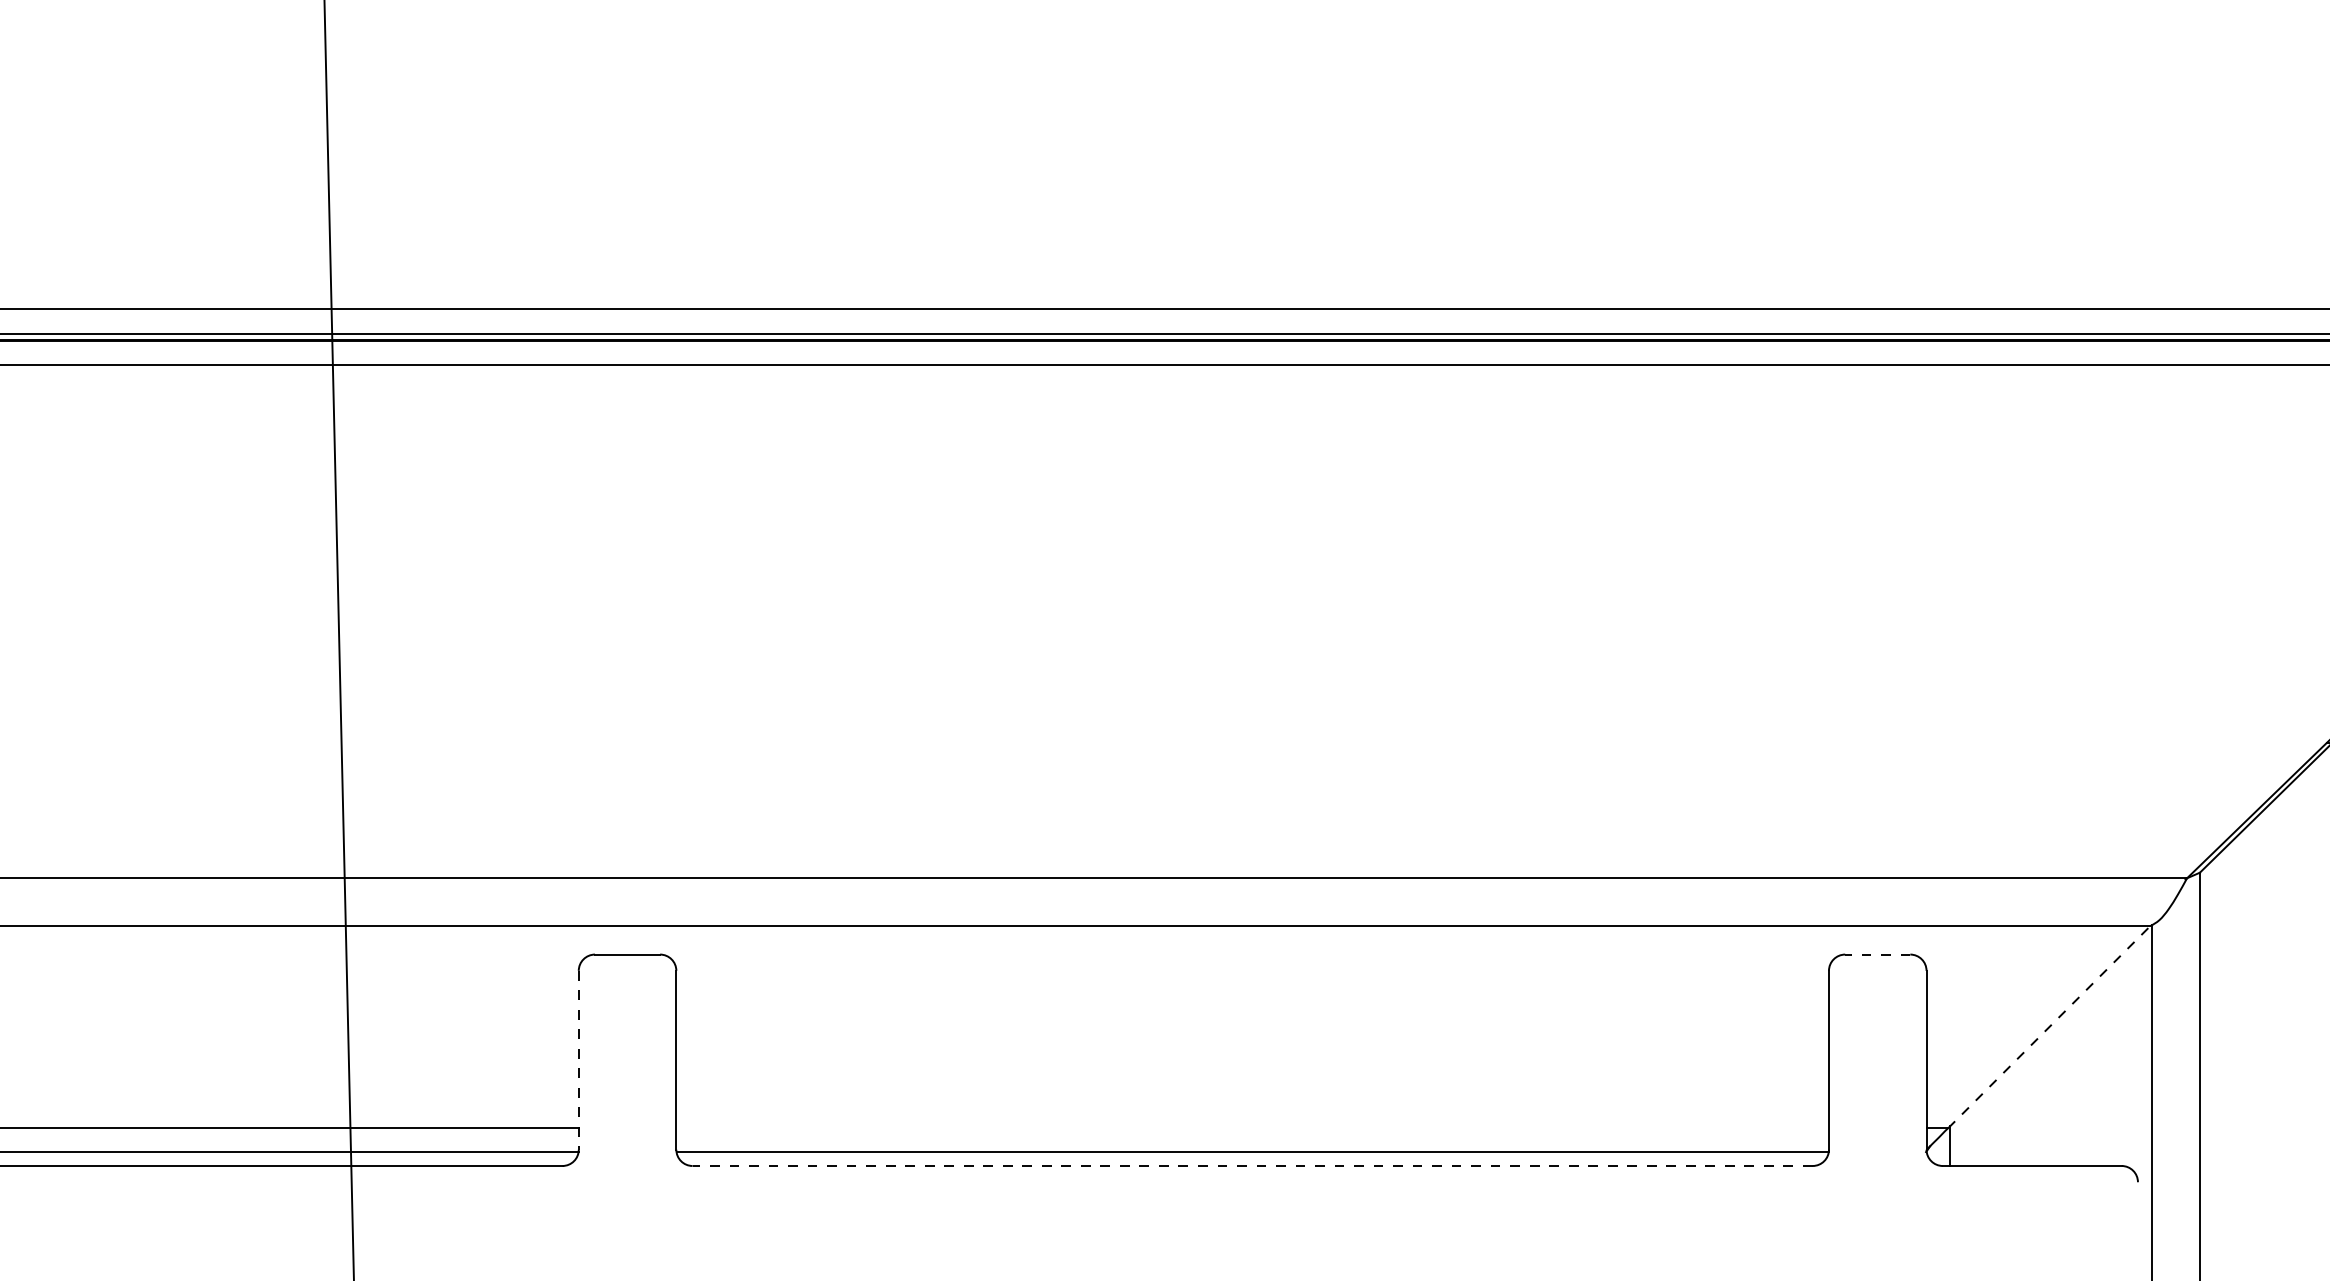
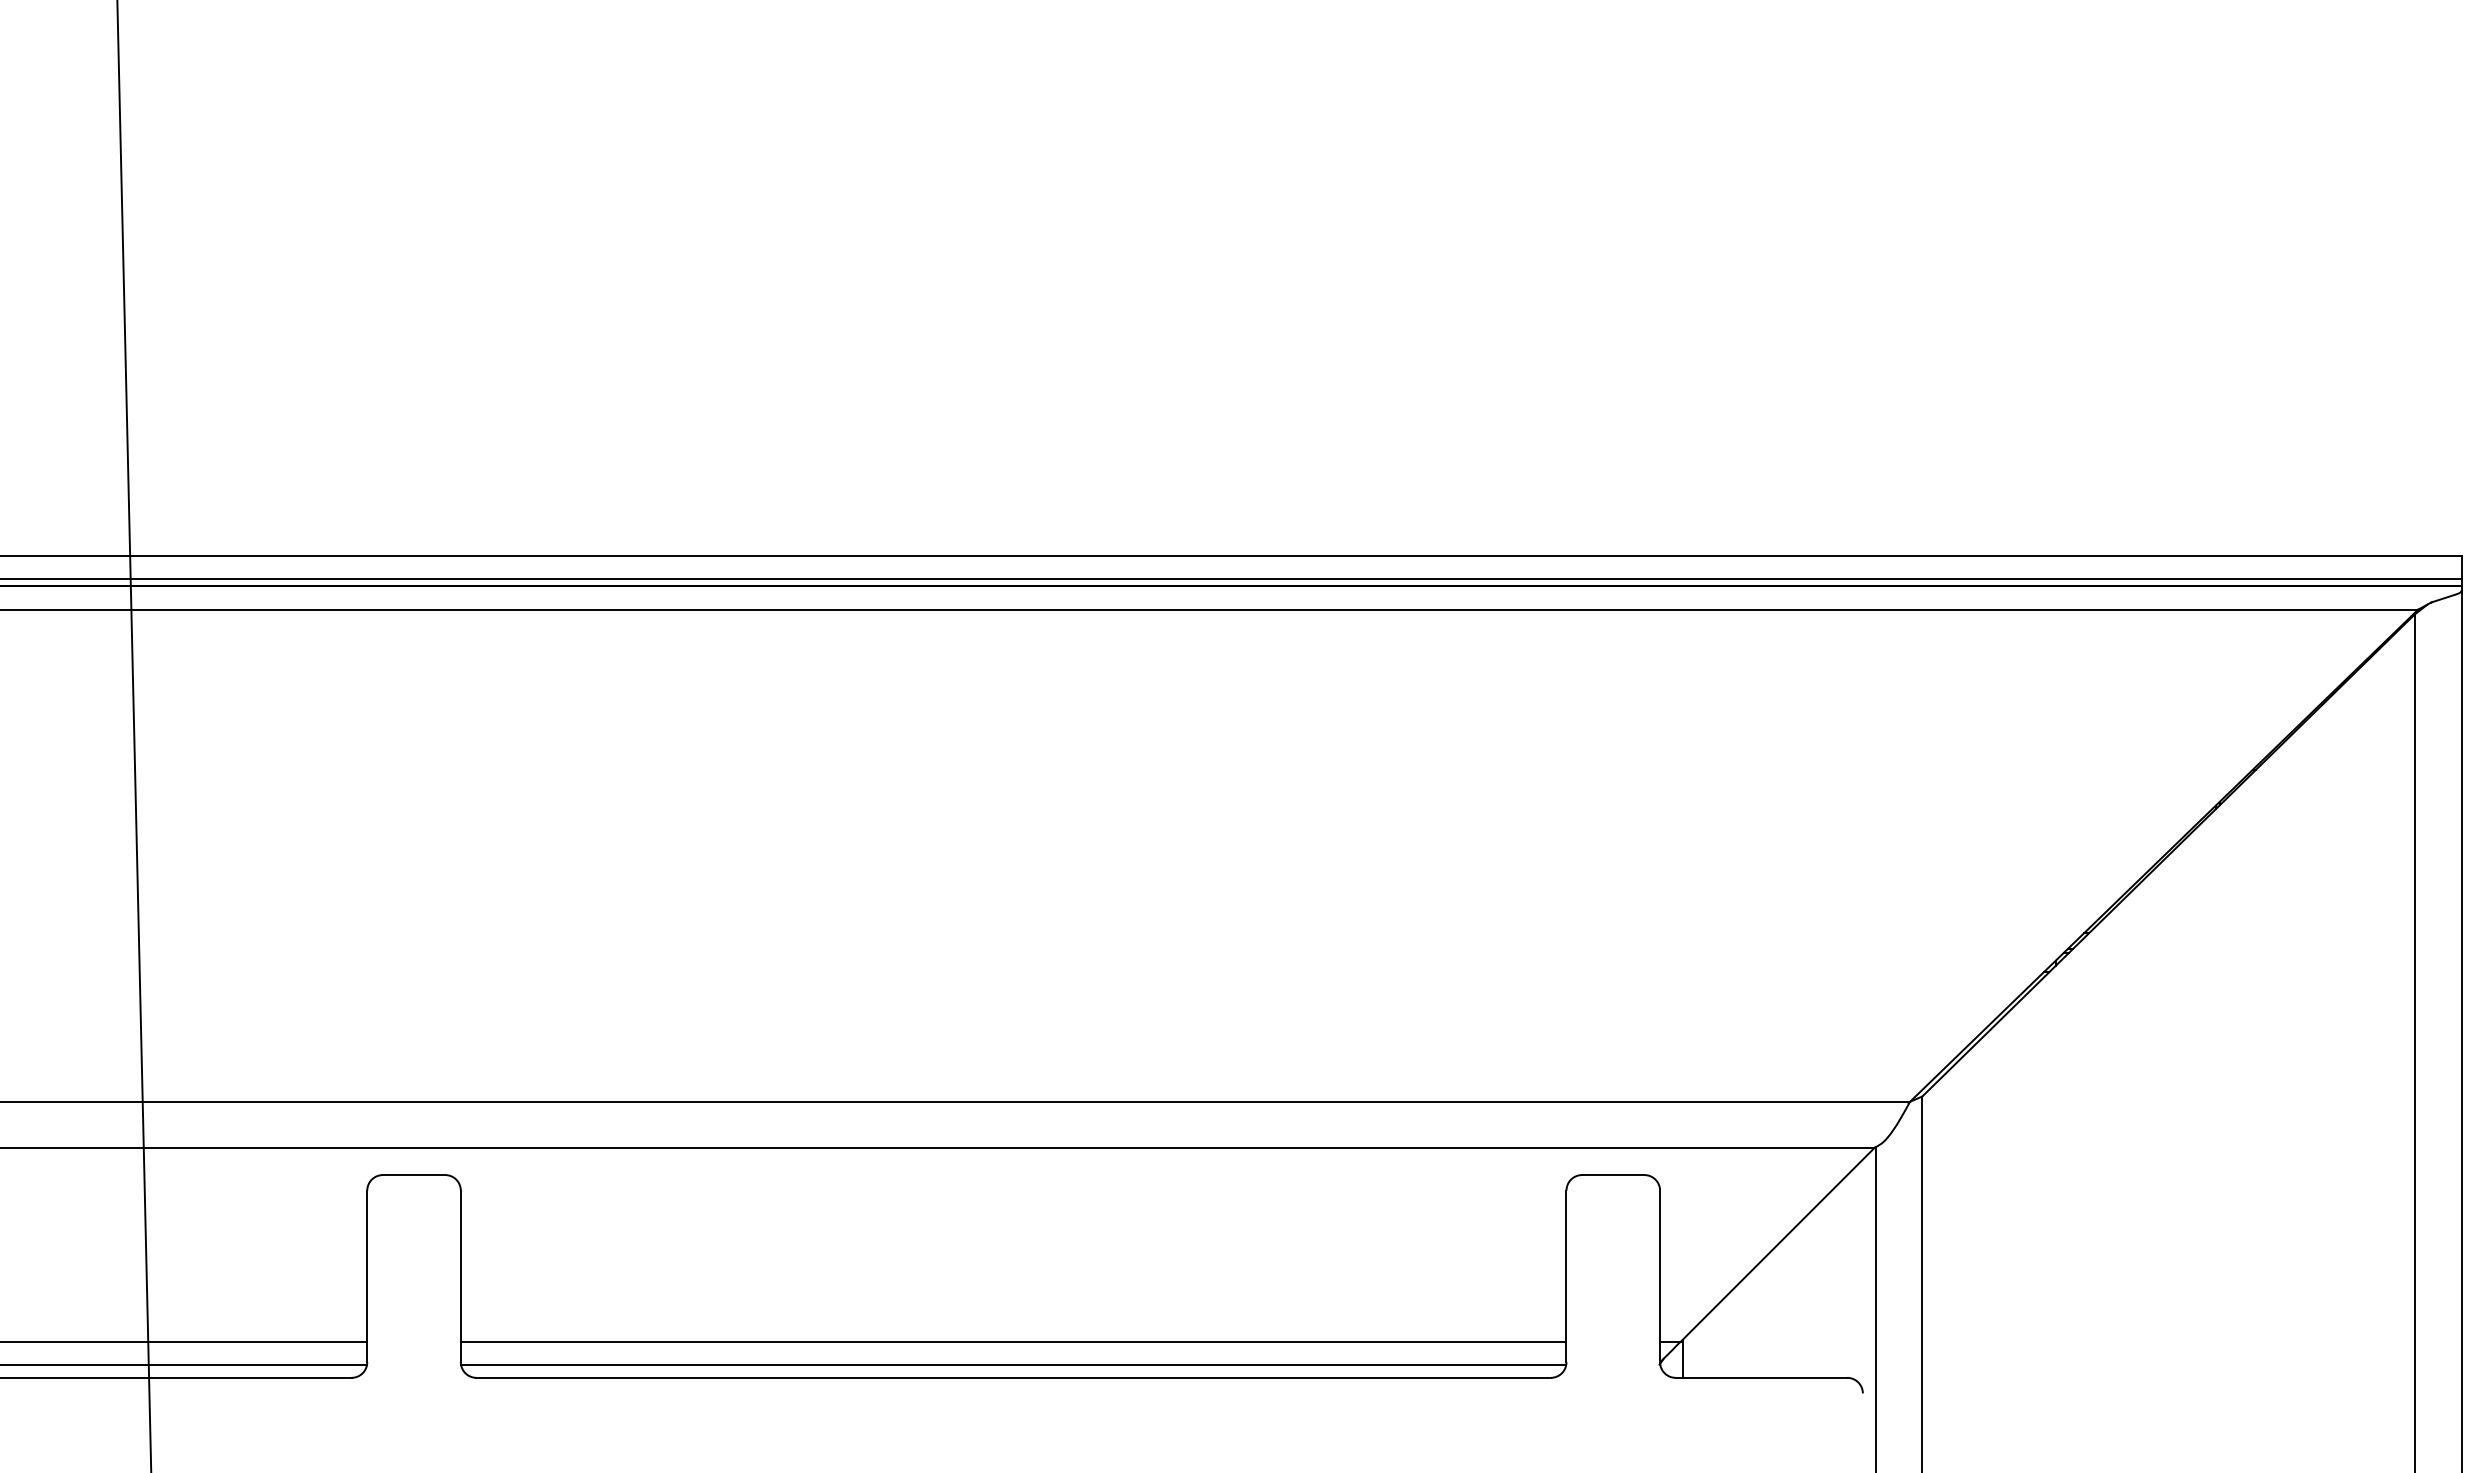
line: (1876, 955) -> (1612, 1175), dashed -> solid
line: (2049, 1026) -> (1778, 1244), dashed -> solid
line: (579, 1060) -> (367, 1276), dashed -> solid
line: (1252, 1128) -> (1013, 1341), added
line: (1252, 1165) -> (1013, 1377), dashed -> solid

